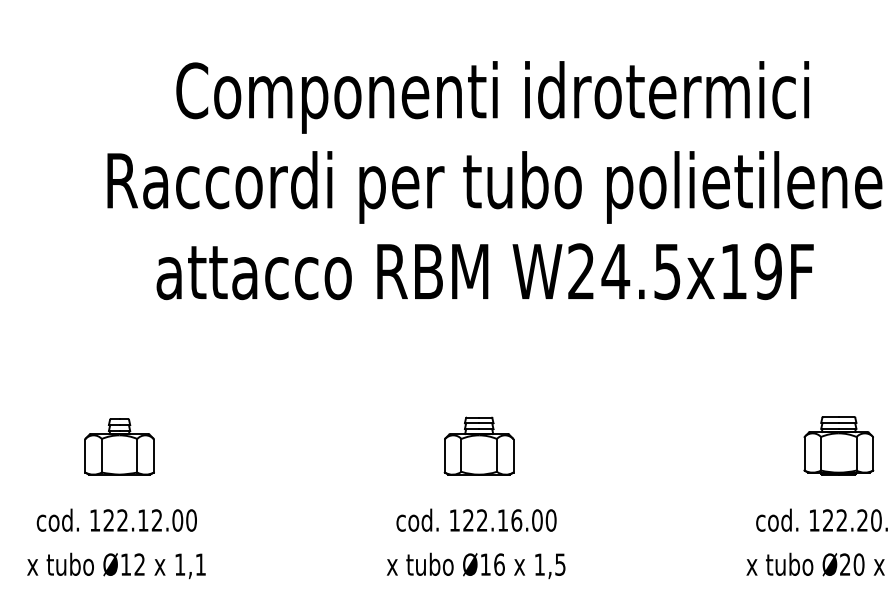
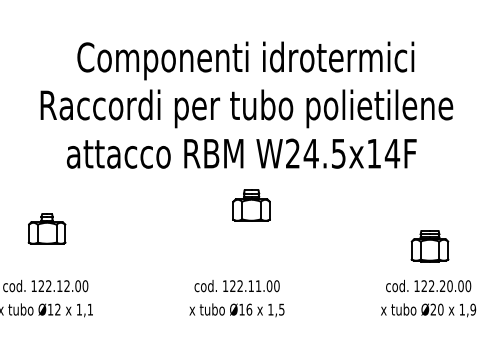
text: (768, 271) -> (392, 153), W24.5x19F -> W24.5x14F
part: (118, 445) -> (46, 228), moved
part: (479, 445) -> (251, 205), moved
text: (516, 521) -> (258, 286), 122.16.00 -> 122.11.00

